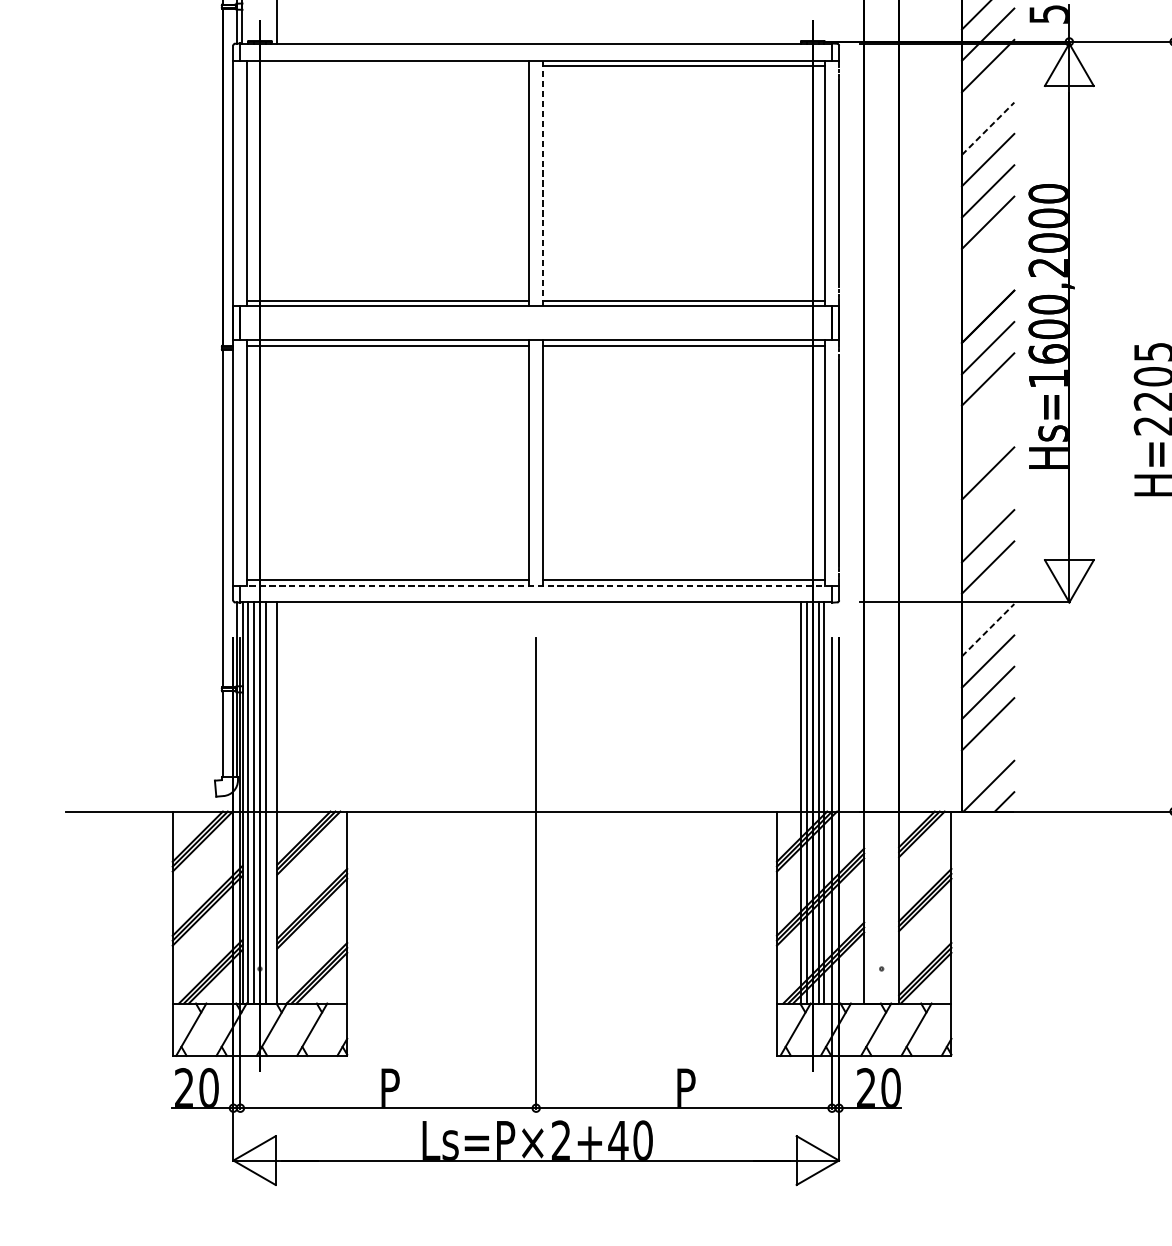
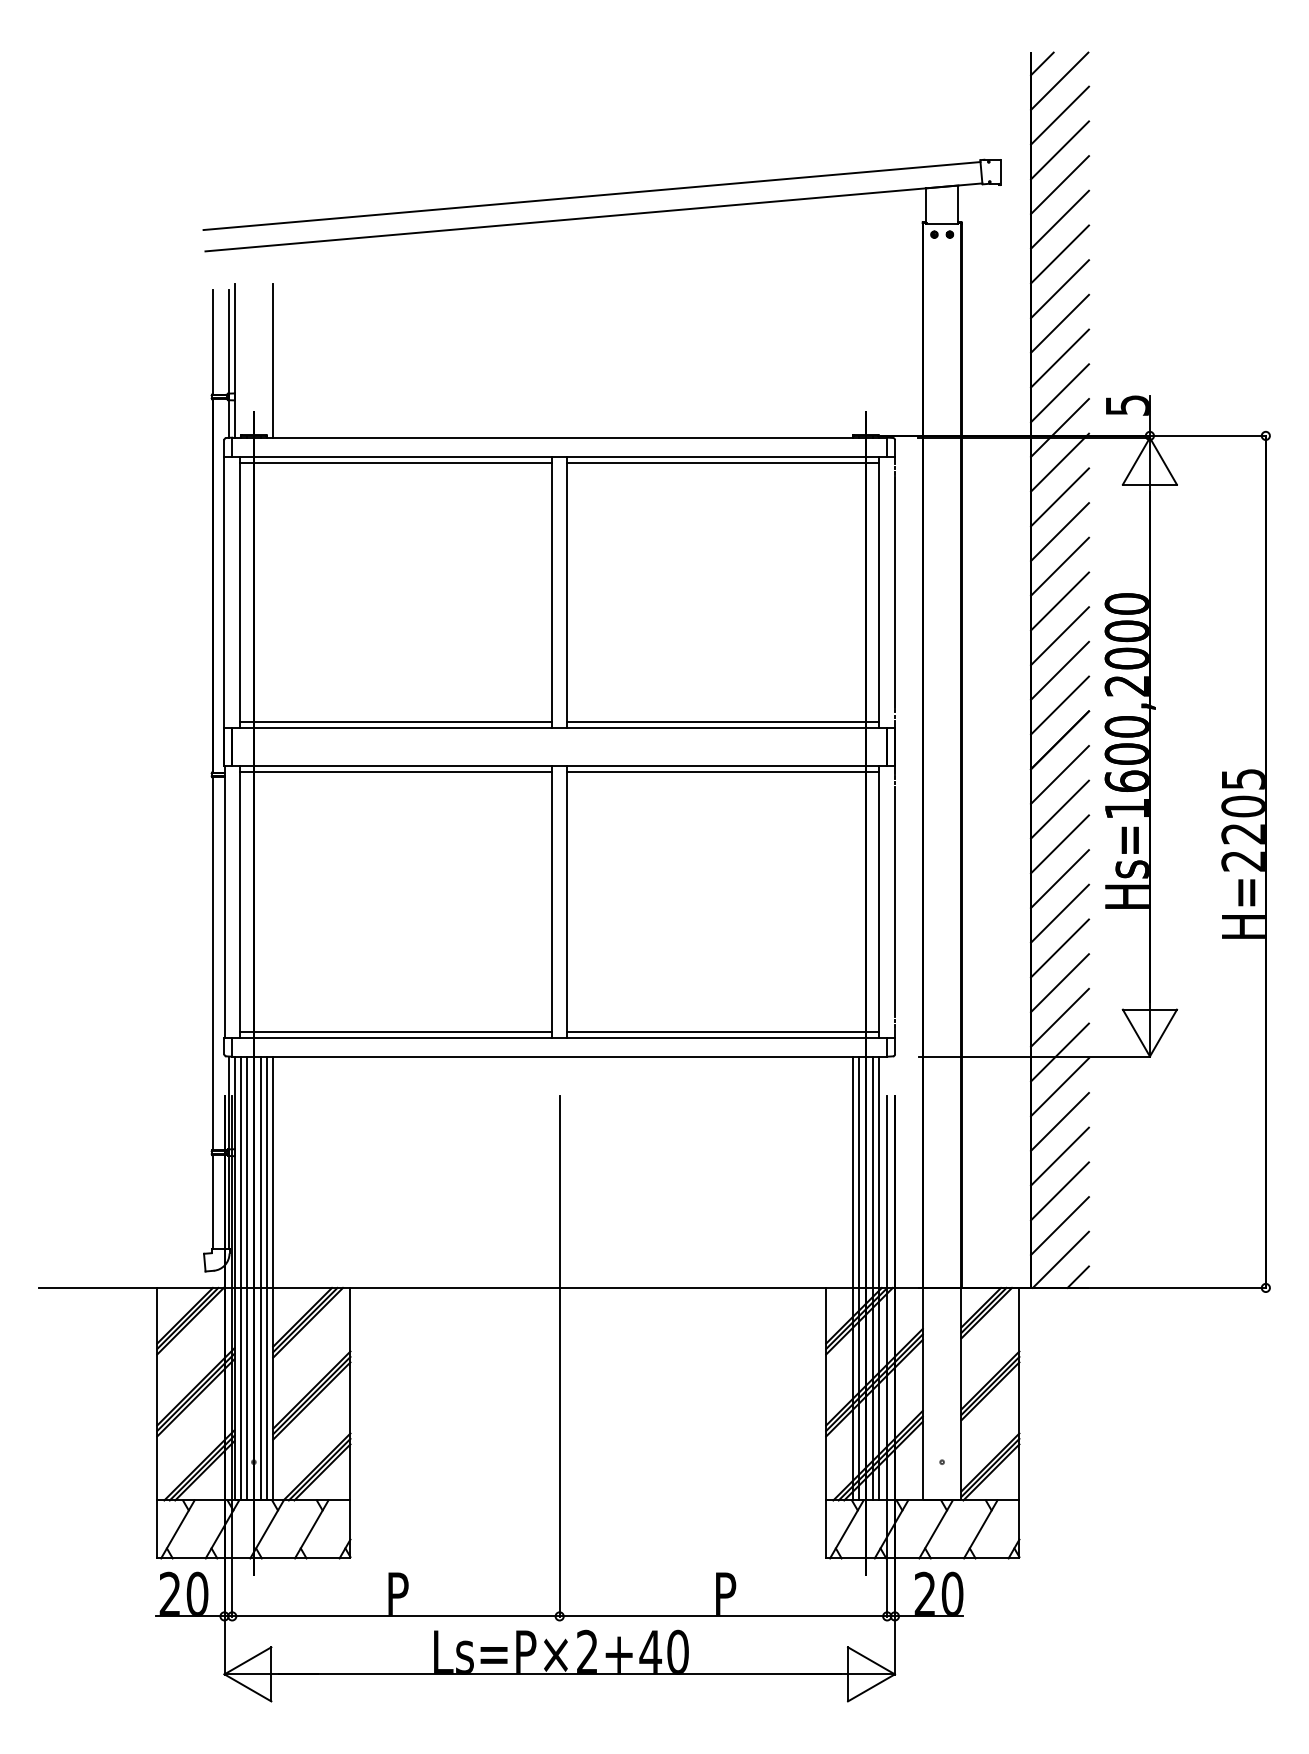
line: (387, 65) -> (395, 462), added
line: (988, 97) -> (1060, 497), added
line: (988, 129) -> (1060, 532), dashed -> solid
line: (543, 183) -> (567, 592), dashed -> solid
line: (988, 253) -> (1060, 670), added
line: (988, 285) -> (1060, 705), added
line: (987, 410) -> (1059, 844), added
line: (987, 442) -> (1059, 879), added
line: (987, 504) -> (1059, 948), added
line: (536, 585) -> (559, 1037), dashed -> solid
line: (987, 598) -> (1059, 1052), added
line: (987, 630) -> (1059, 1087), dashed -> solid
line: (987, 756) -> (1059, 1226), added
line: (271, 803) -> (266, 1278), added

